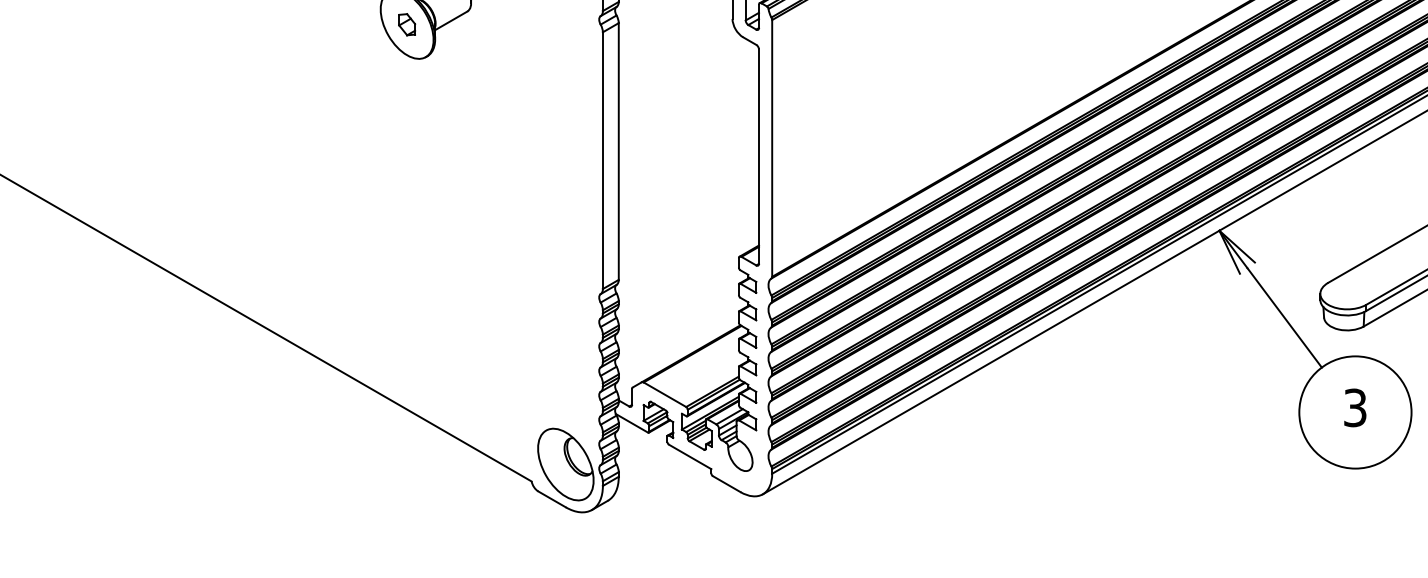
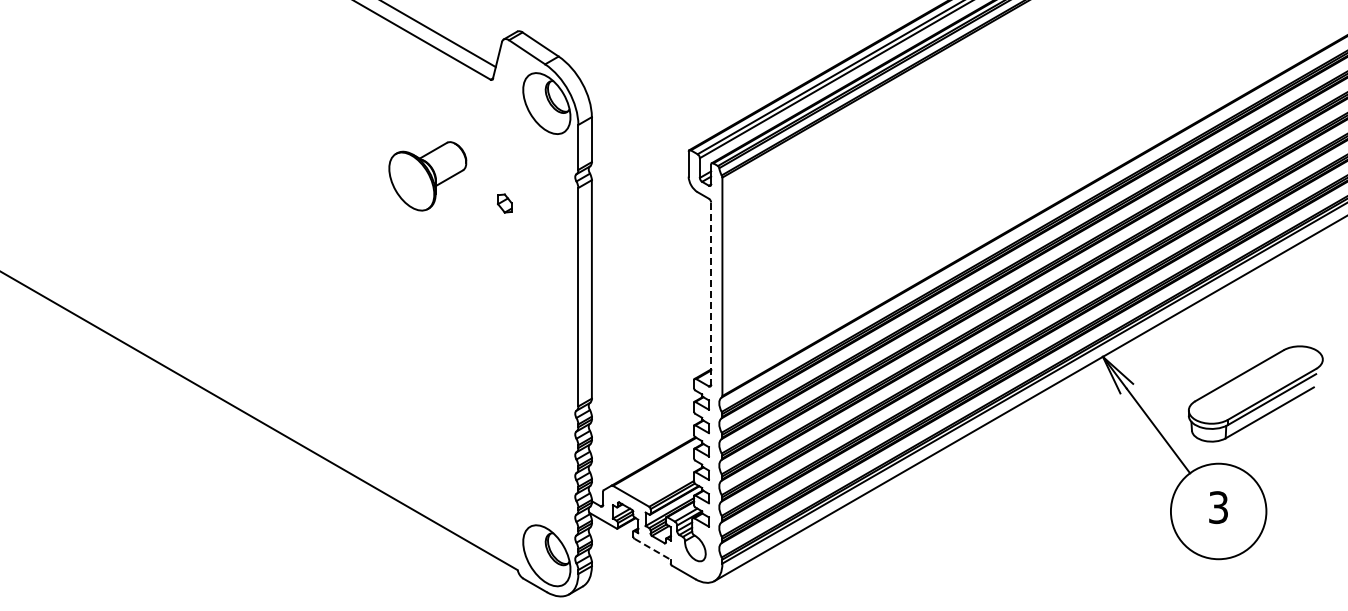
part: (406, 24) -> (504, 203), moved
line: (759, 157) -> (711, 294), solid -> dashed
line: (690, 457) -> (652, 549), solid -> dashed

